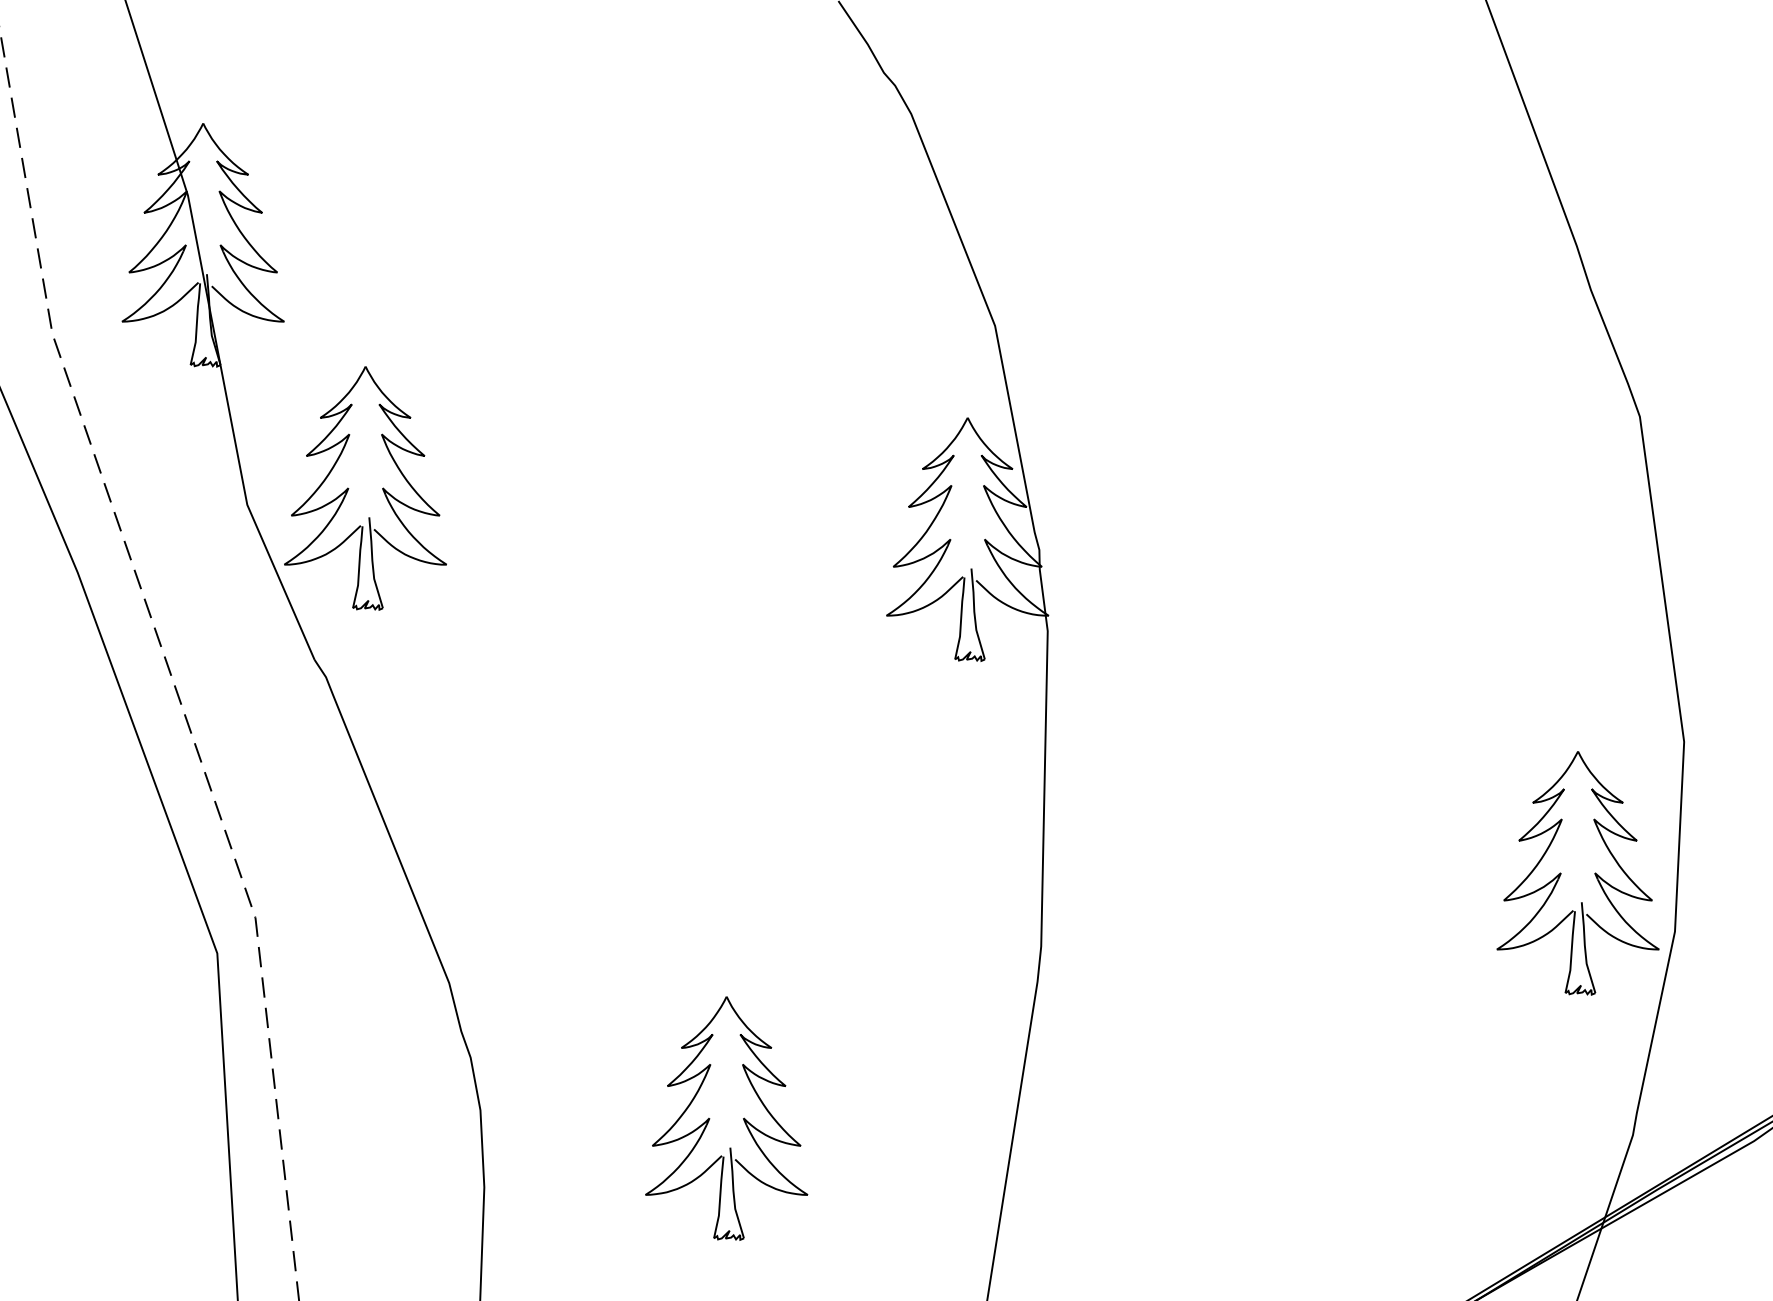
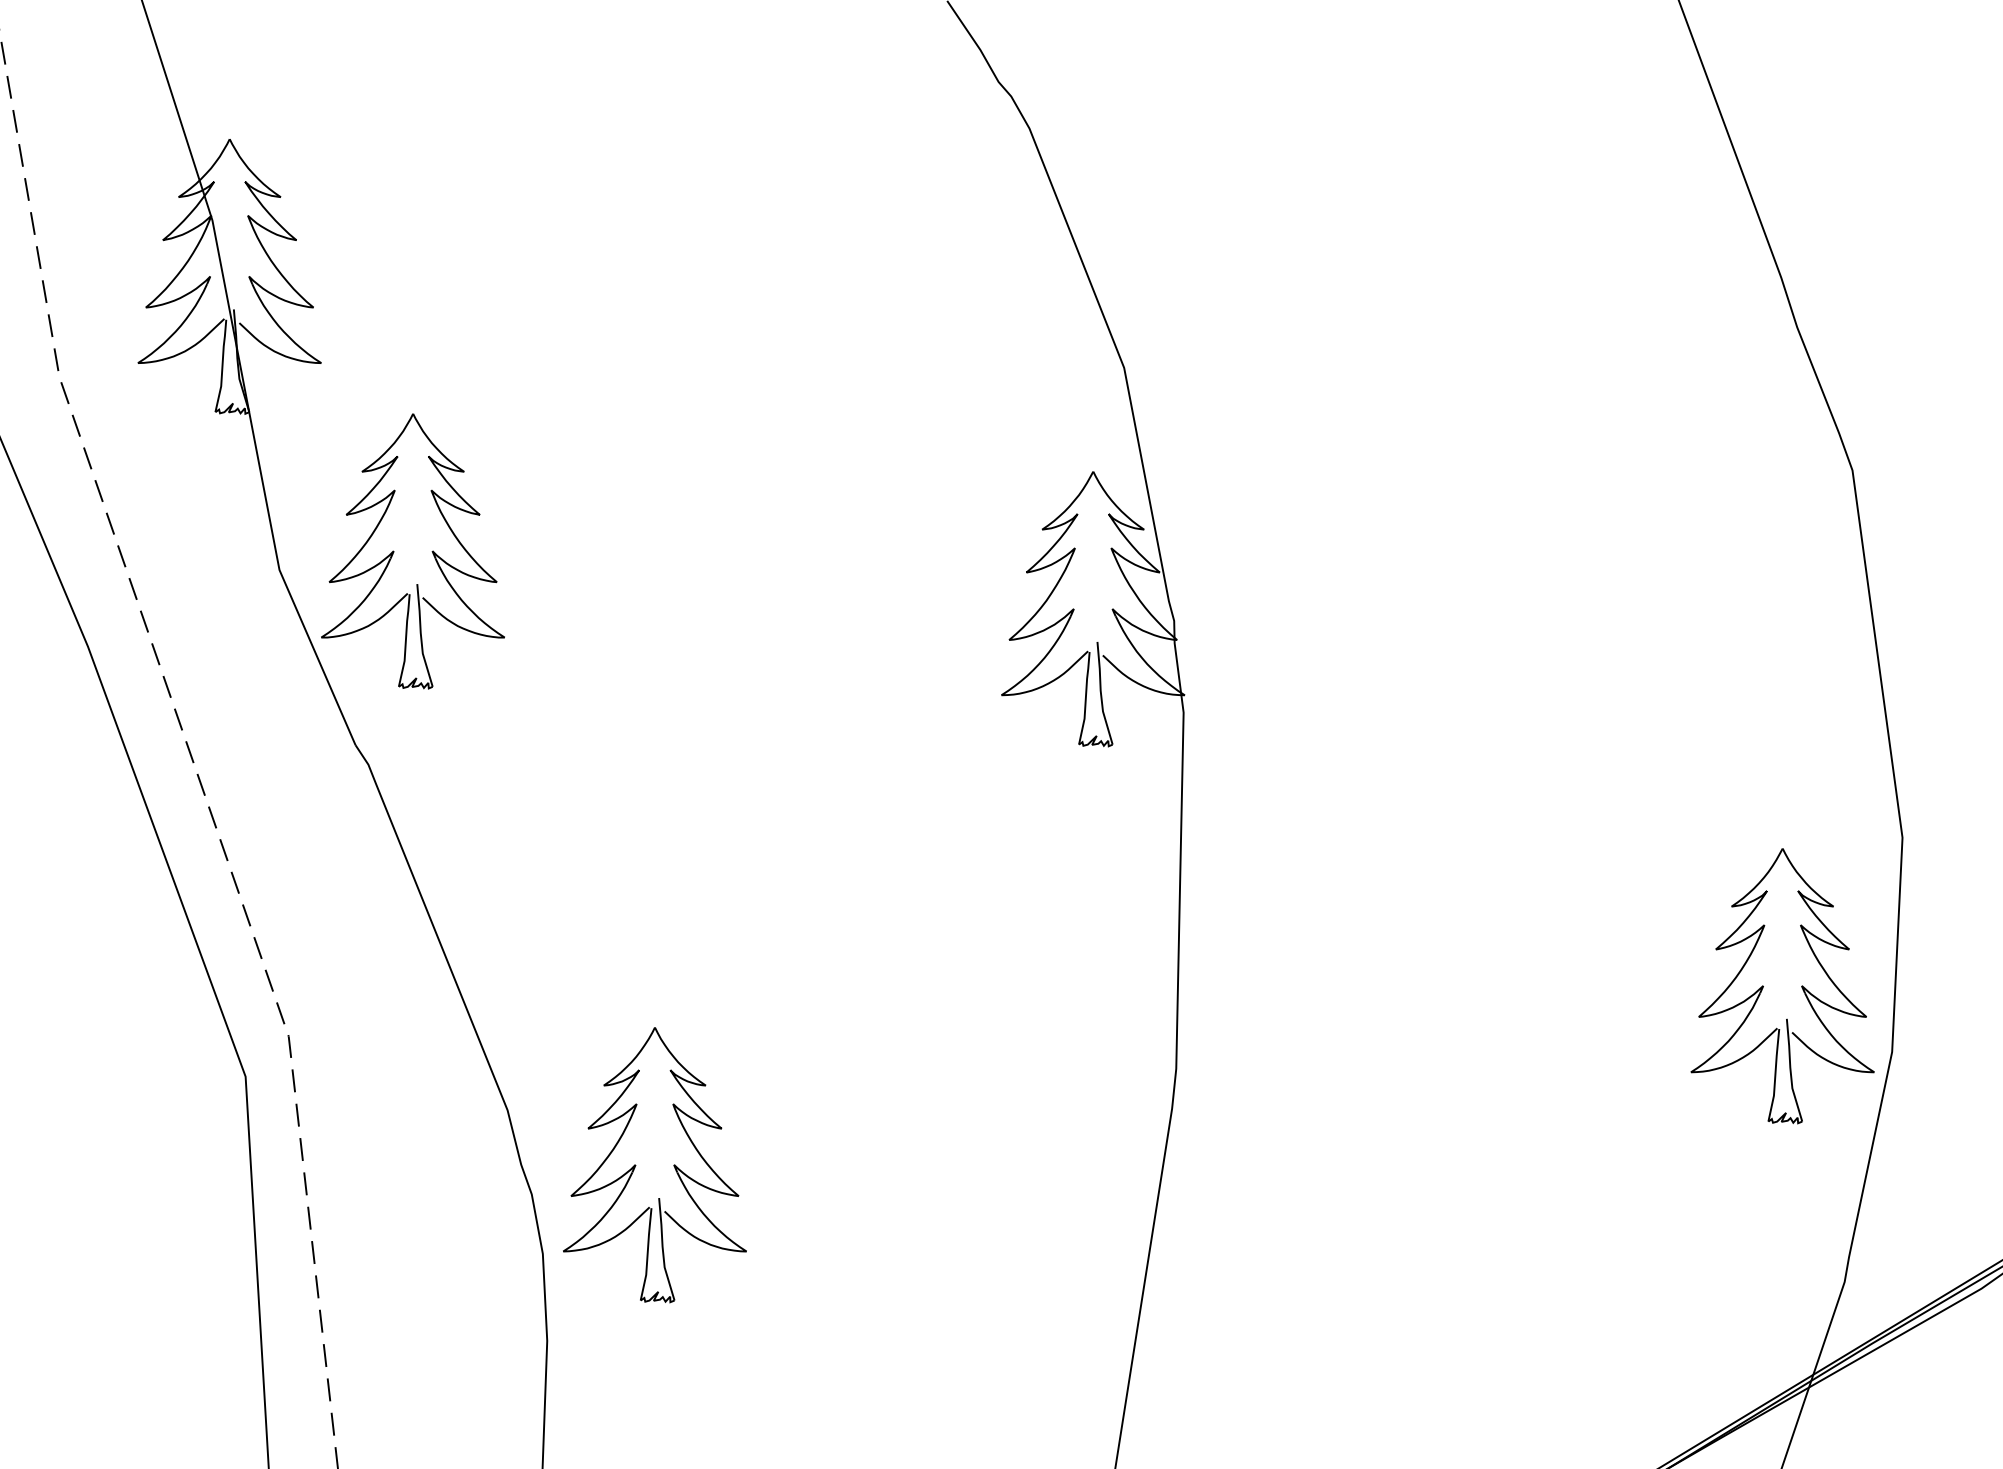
part: (710, 1118) -> (636, 1165), moved

